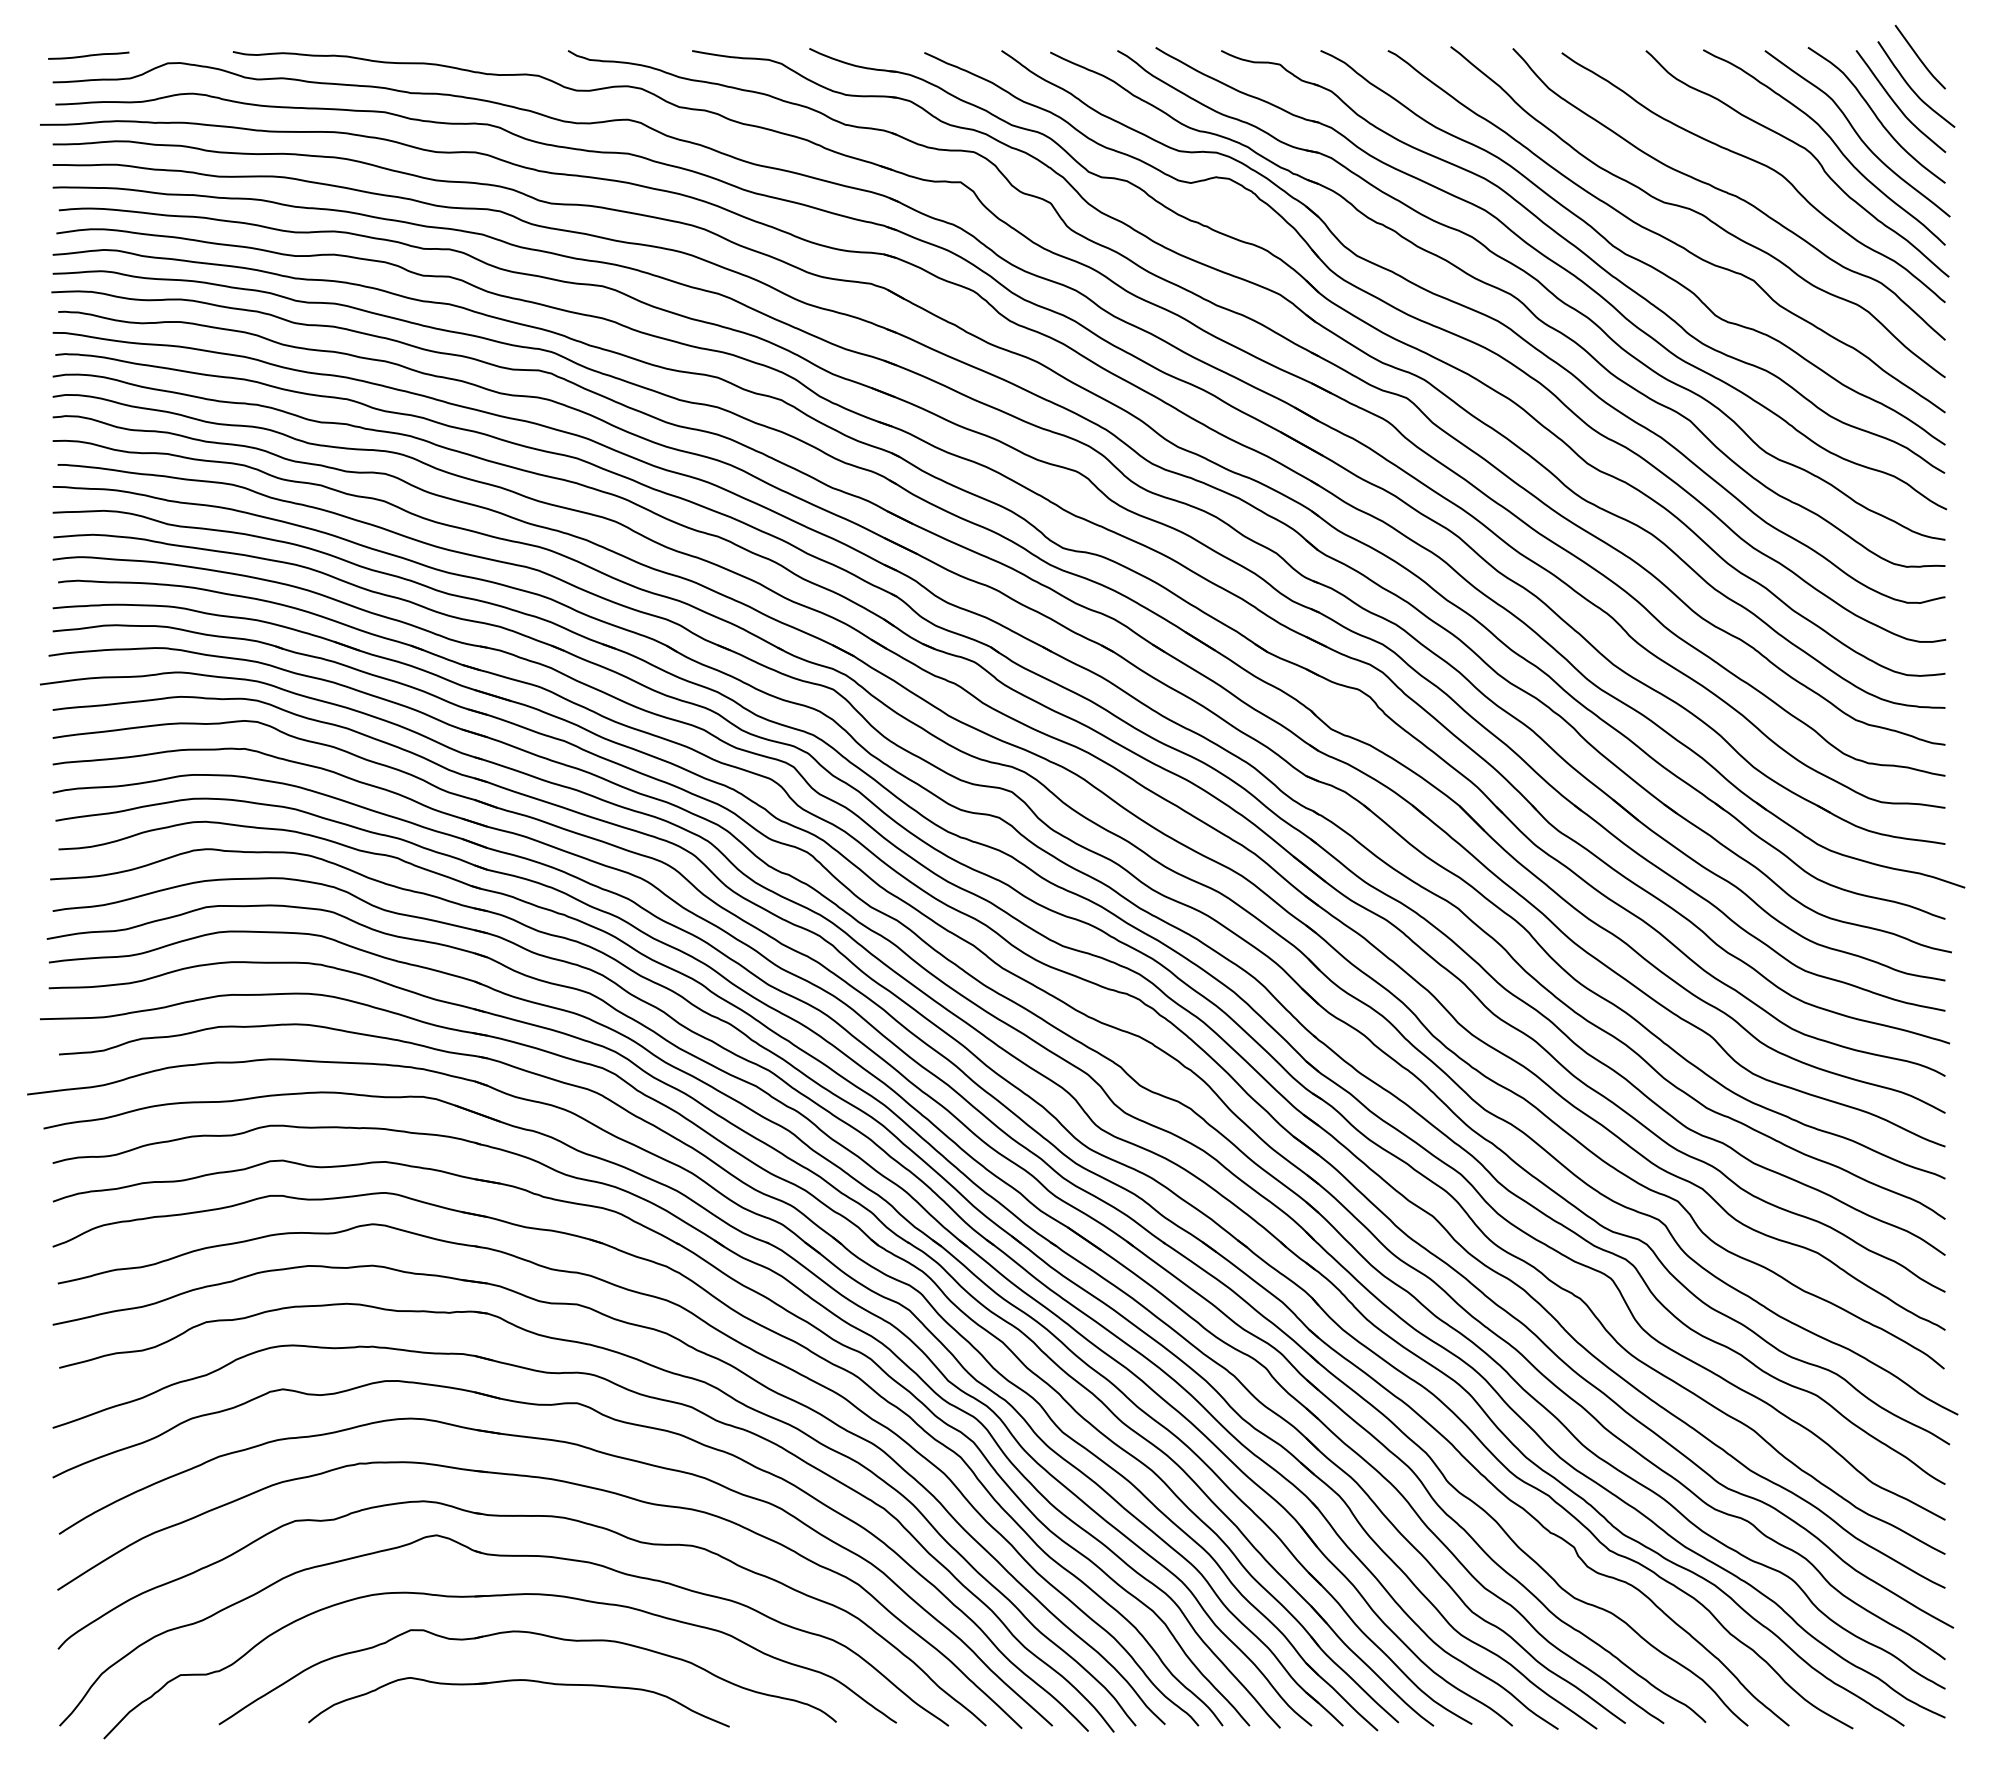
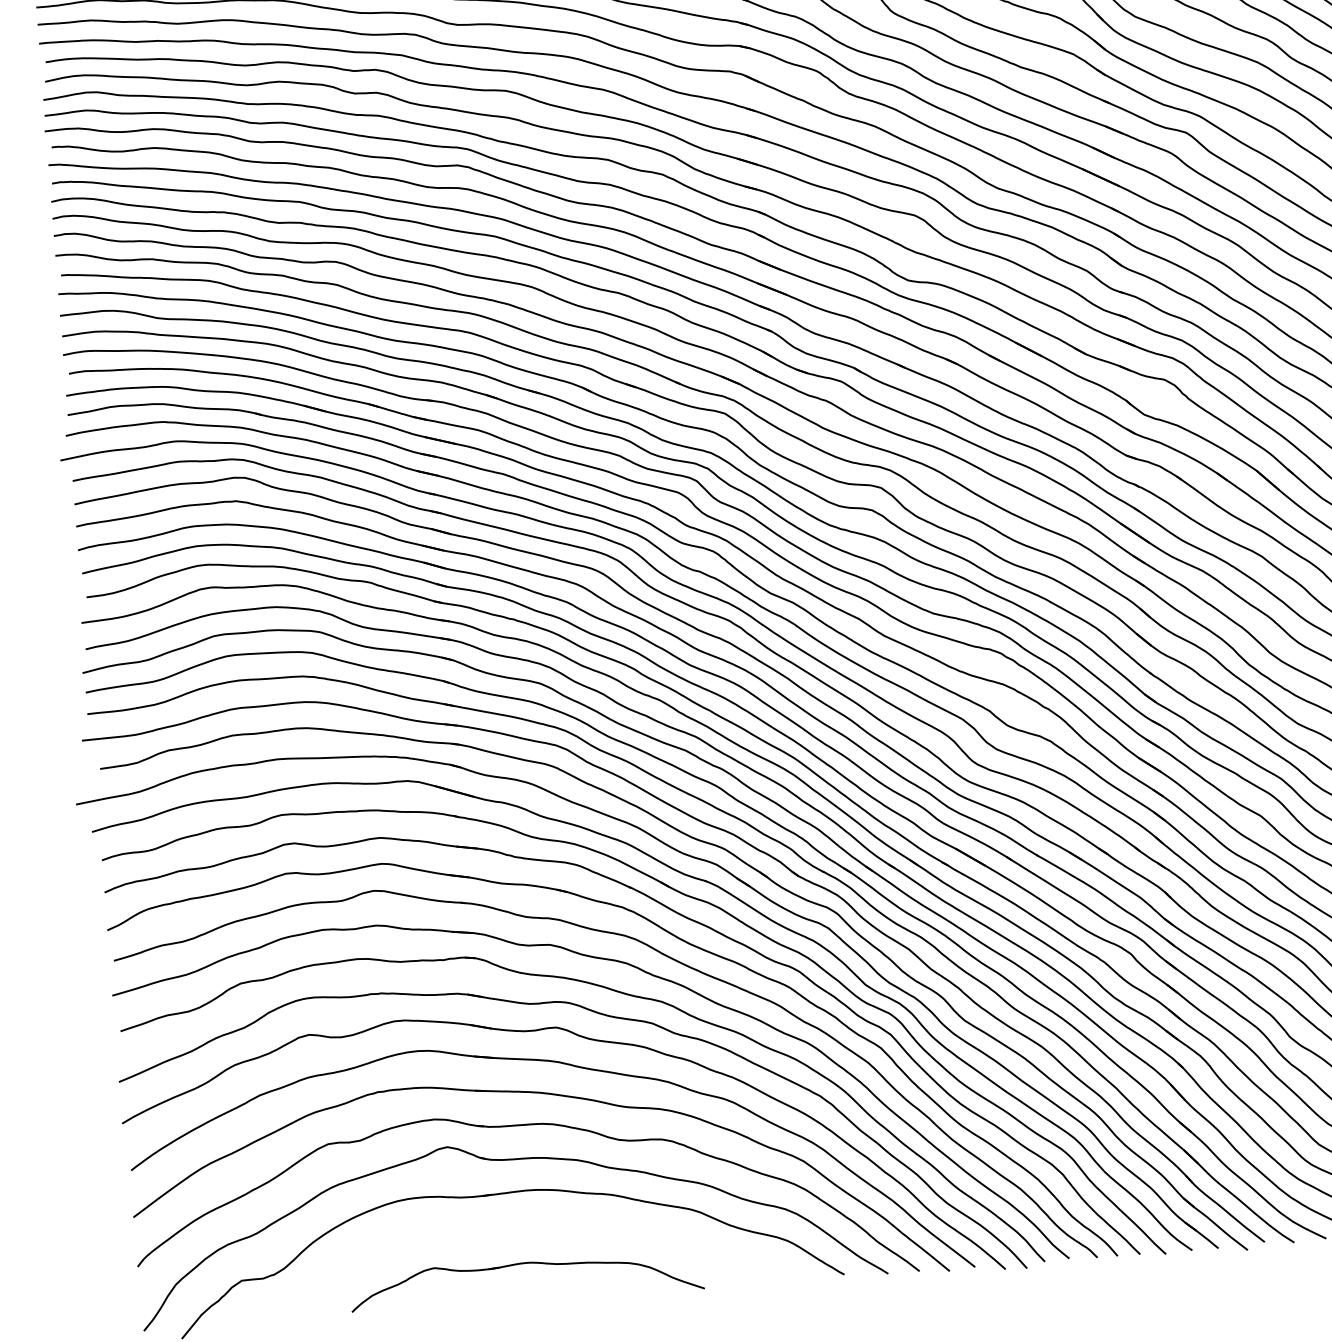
part: (534, 1634) -> (535, 1223), removed

